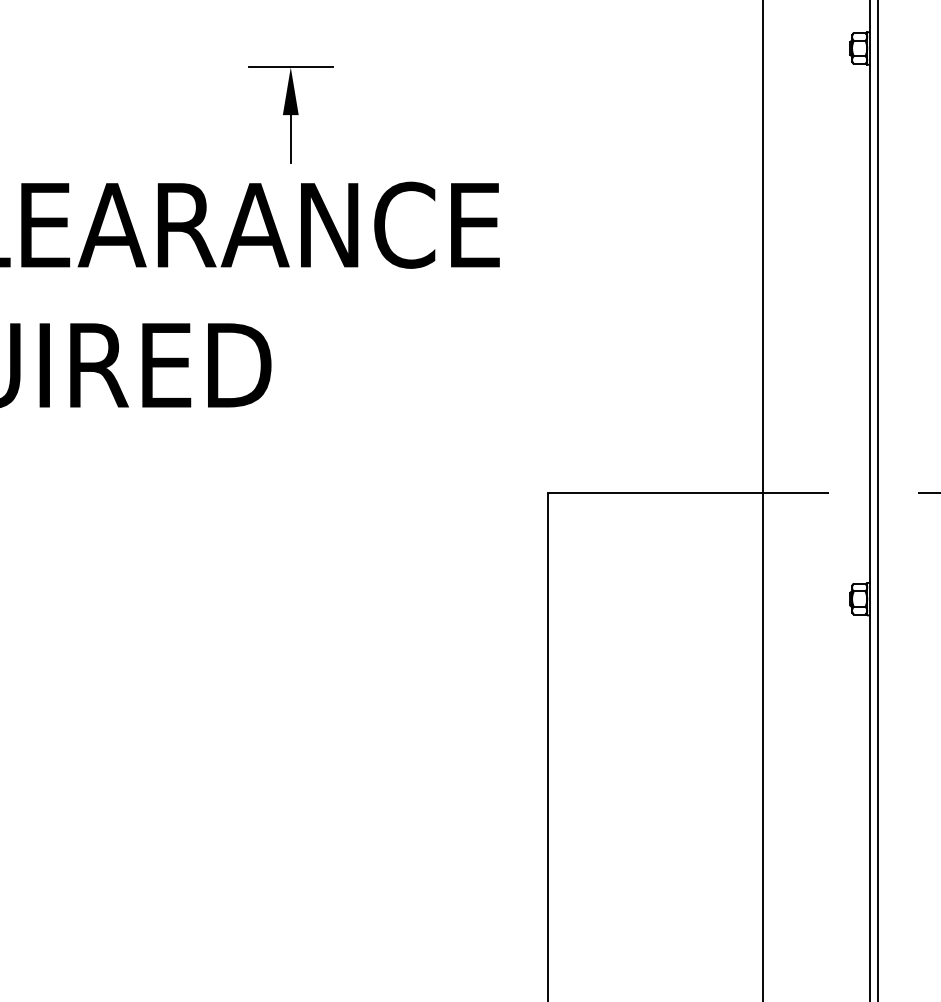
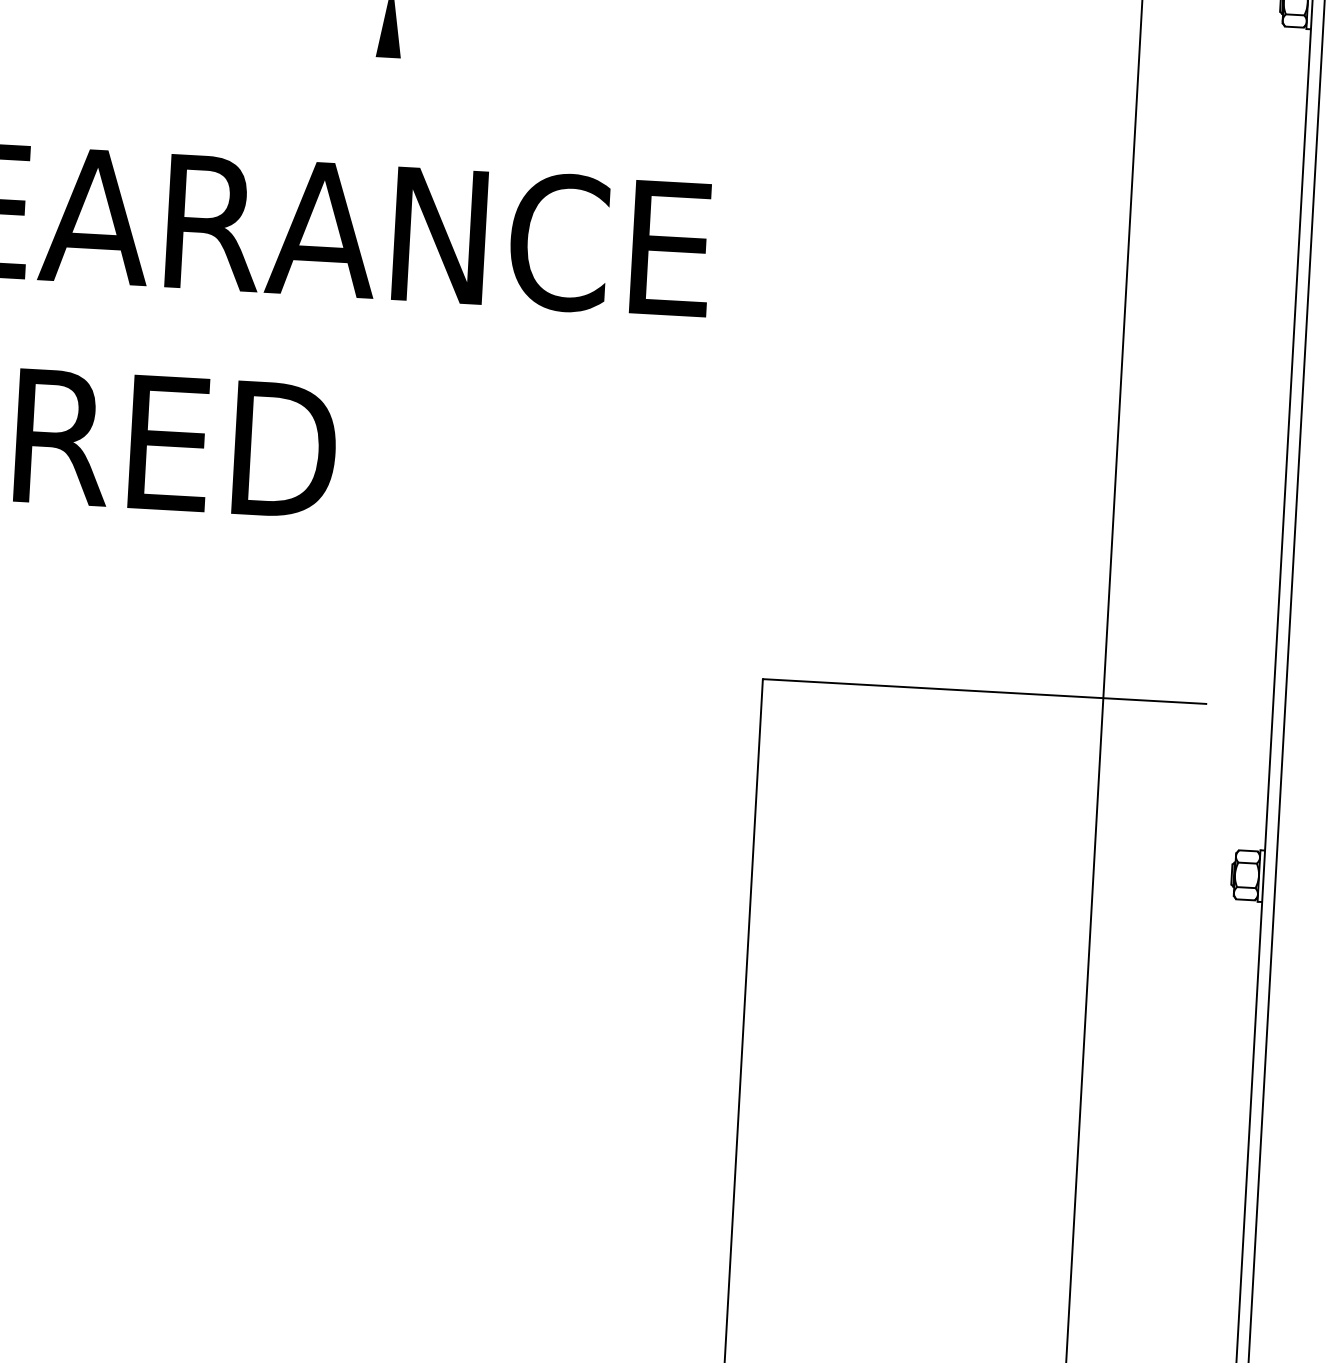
line: (290, 138) -> (385, 94), removed

